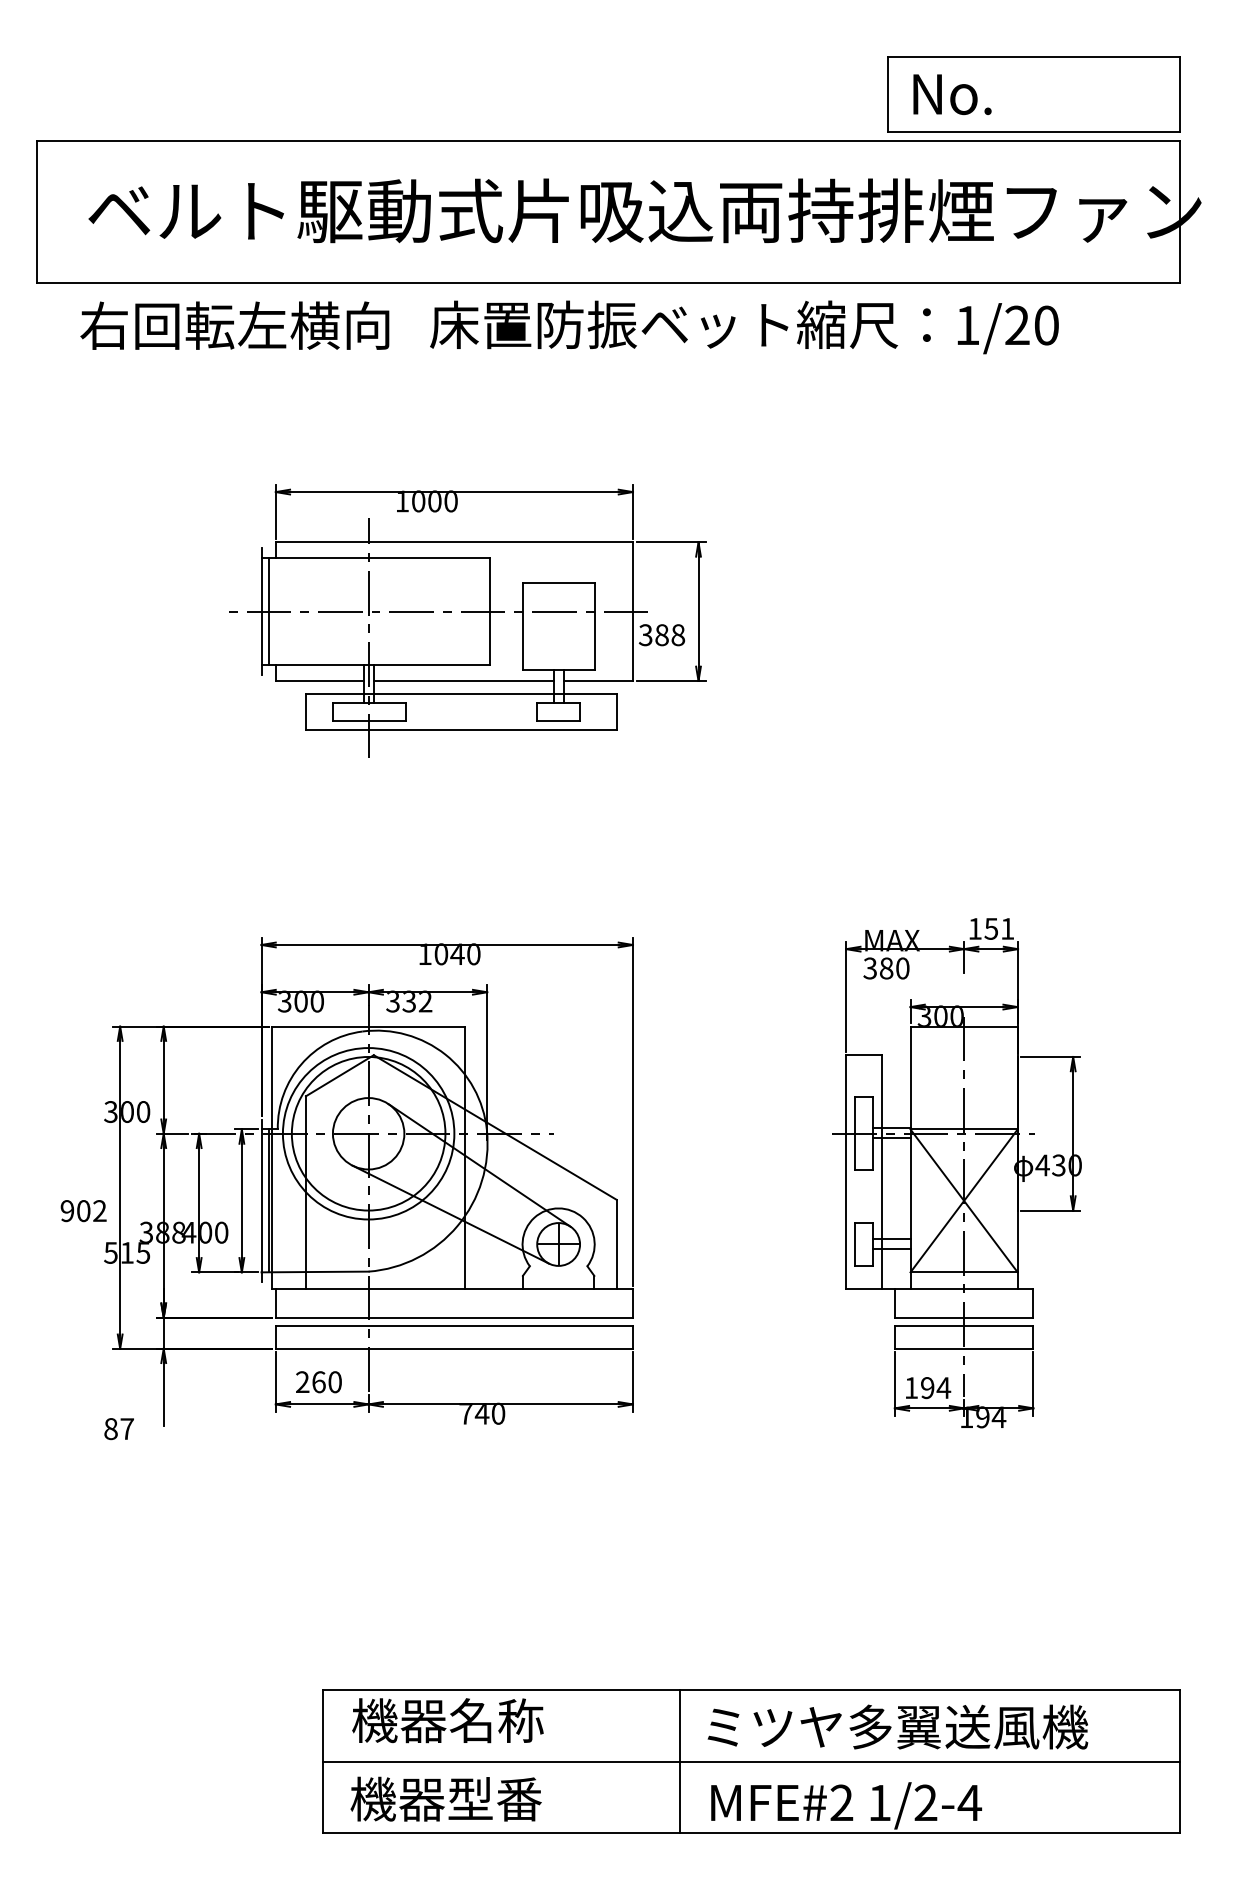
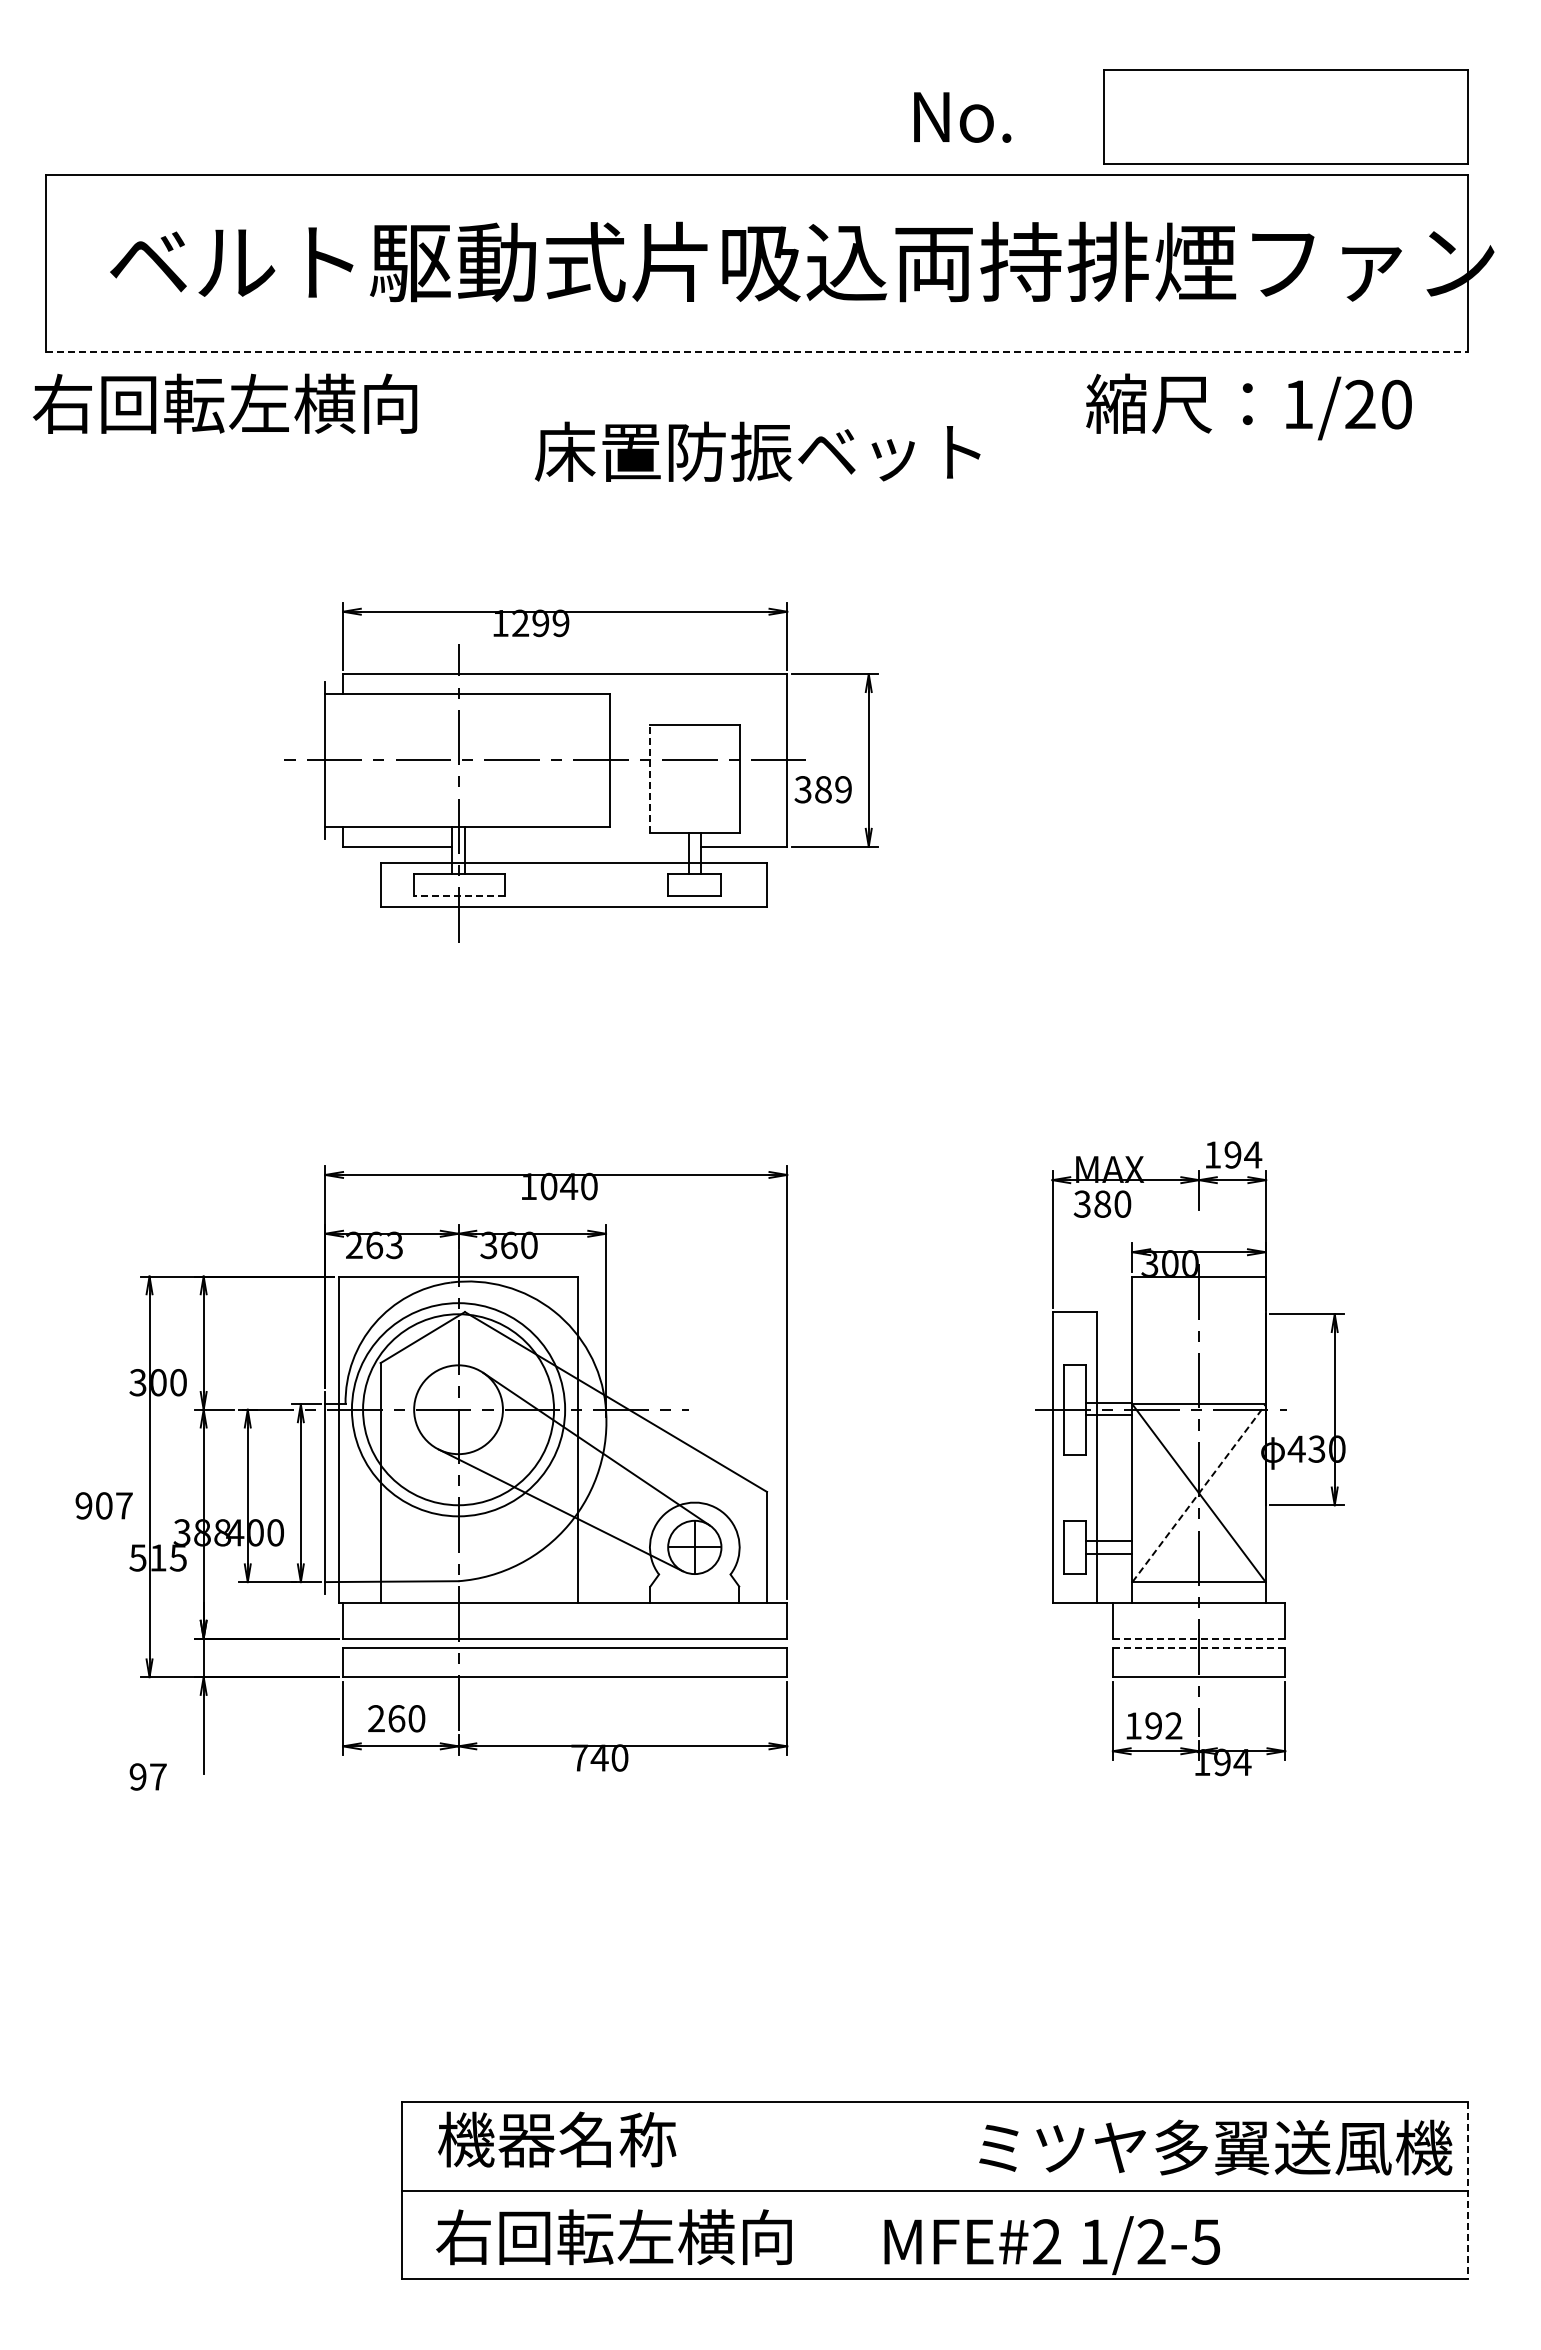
text: (952, 94) -> (962, 117), moved
line: (609, 283) -> (757, 352), solid -> dashed
text: (609, 324) -> (757, 451), moved
text: (235, 325) -> (225, 403), moved
text: (927, 327) -> (1248, 406), moved
text: (434, 501) -> (540, 623), 1000 -> 1299
line: (268, 611) -> (334, 760), removed
line: (522, 626) -> (649, 778), solid -> dashed
text: (678, 635) -> (843, 789), 388 -> 389
line: (463, 680) -> (576, 846), removed
line: (368, 720) -> (458, 895), solid -> dashed
text: (999, 928) -> (1243, 1154), 151 -> 194
text: (301, 1001) -> (374, 1245), 300 -> 263
text: (416, 1001) -> (518, 1245), 332 -> 360
line: (964, 1200) -> (1199, 1492), solid -> dashed
line: (268, 1201) -> (334, 1493), removed
text: (100, 1210) -> (124, 1505), 902 -> 907
line: (963, 1317) -> (1198, 1638), solid -> dashed
line: (964, 1325) -> (1199, 1648), solid -> dashed
text: (943, 1387) -> (1173, 1725), 194 -> 192
text: (110, 1428) -> (137, 1776), 87 -> 97
text: (897, 1726) -> (1215, 2147), moved
line: (679, 1761) -> (845, 2190), removed
line: (1179, 1761) -> (1467, 2190), solid -> dashed
text: (493, 1799) -> (613, 2237), 機器型番 -> 右回転左横向
text: (970, 1802) -> (1206, 2241), 1/2-4 -> 1/2-5

